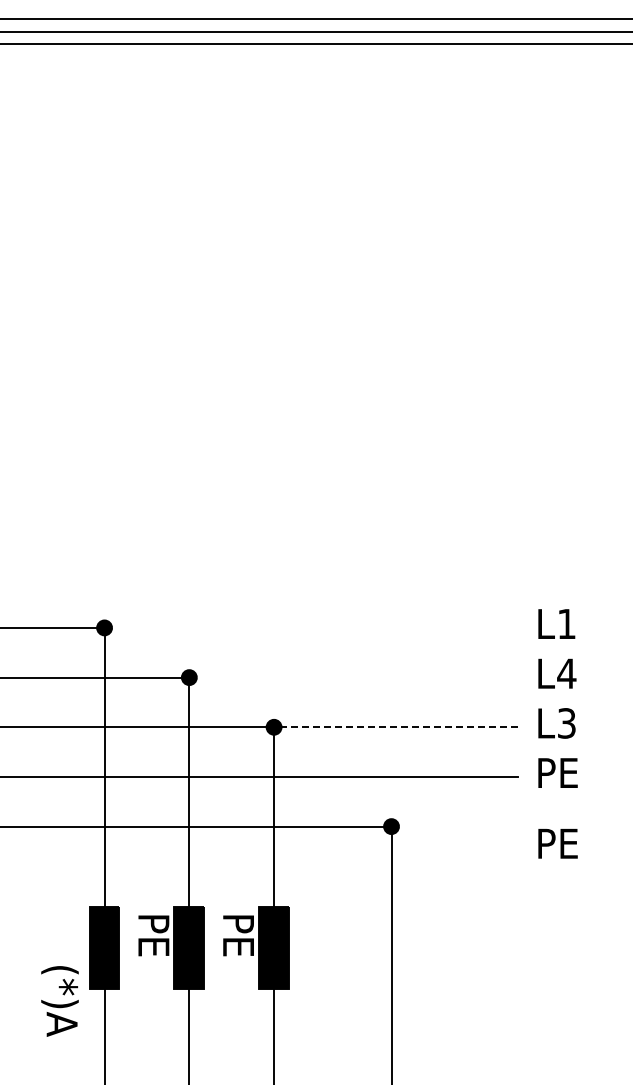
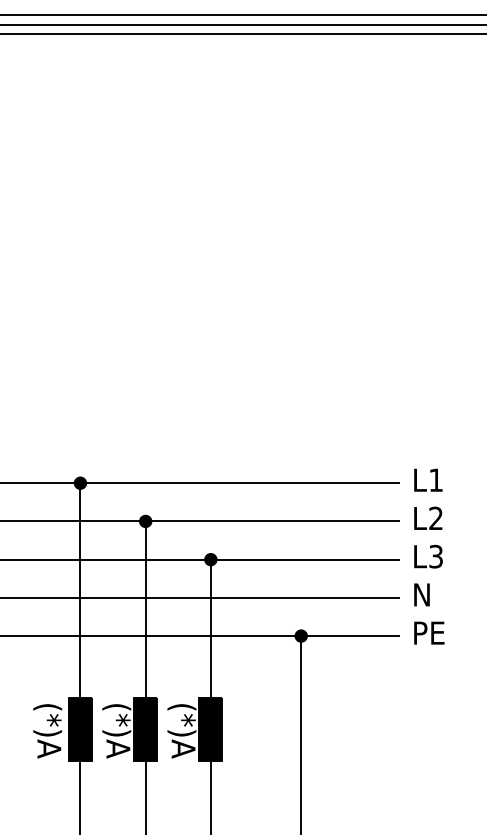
line: (315, 627) -> (242, 482), added
text: (566, 673) -> (435, 518), L4 -> L2
line: (357, 677) -> (275, 521), added
line: (399, 727) -> (307, 559), dashed -> solid
text: (559, 772) -> (430, 594), PE -> N
line: (458, 826) -> (352, 636), added
text: (557, 843) -> (428, 632), moved
text: (151, 950) -> (116, 731), PE -> (*)A
text: (236, 950) -> (181, 731), PE -> (*)A
text: (59, 1001) -> (47, 731), moved

